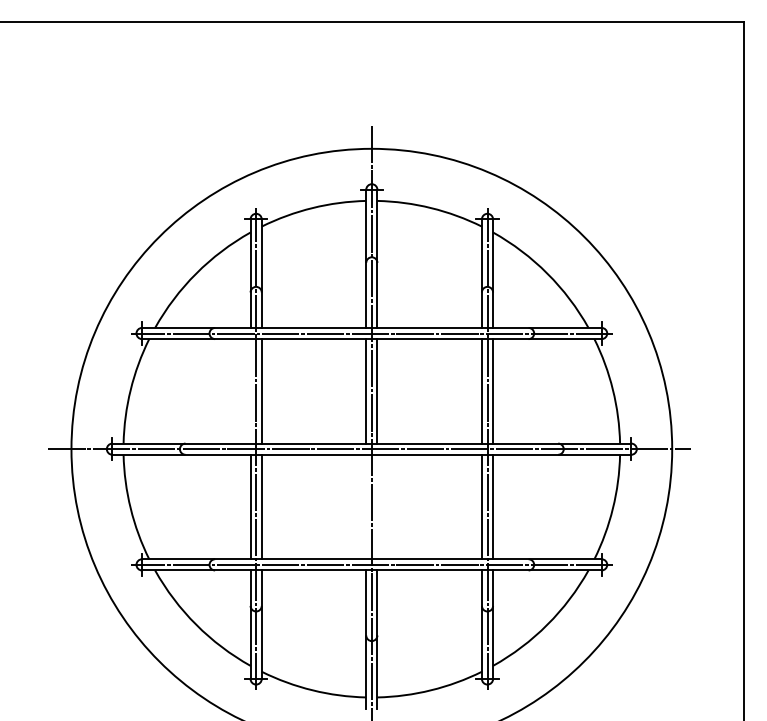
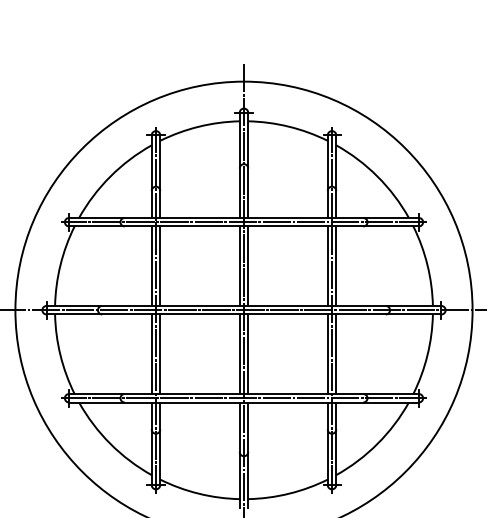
line: (250, 391) -> (151, 266), added
line: (366, 506) -> (239, 353), added
line: (377, 506) -> (248, 353), added

